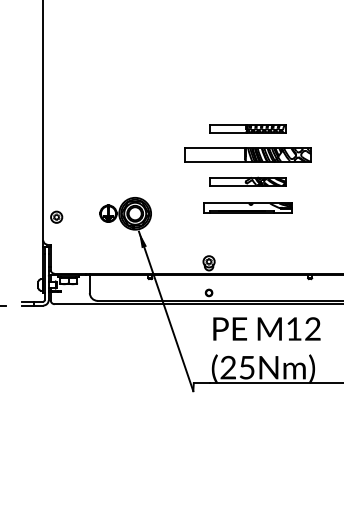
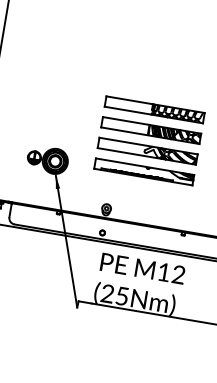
part: (247, 128) -> (154, 109), size x1.67
part: (247, 181) -> (147, 151), size x1.67
part: (247, 207) -> (143, 171), size x1.43

